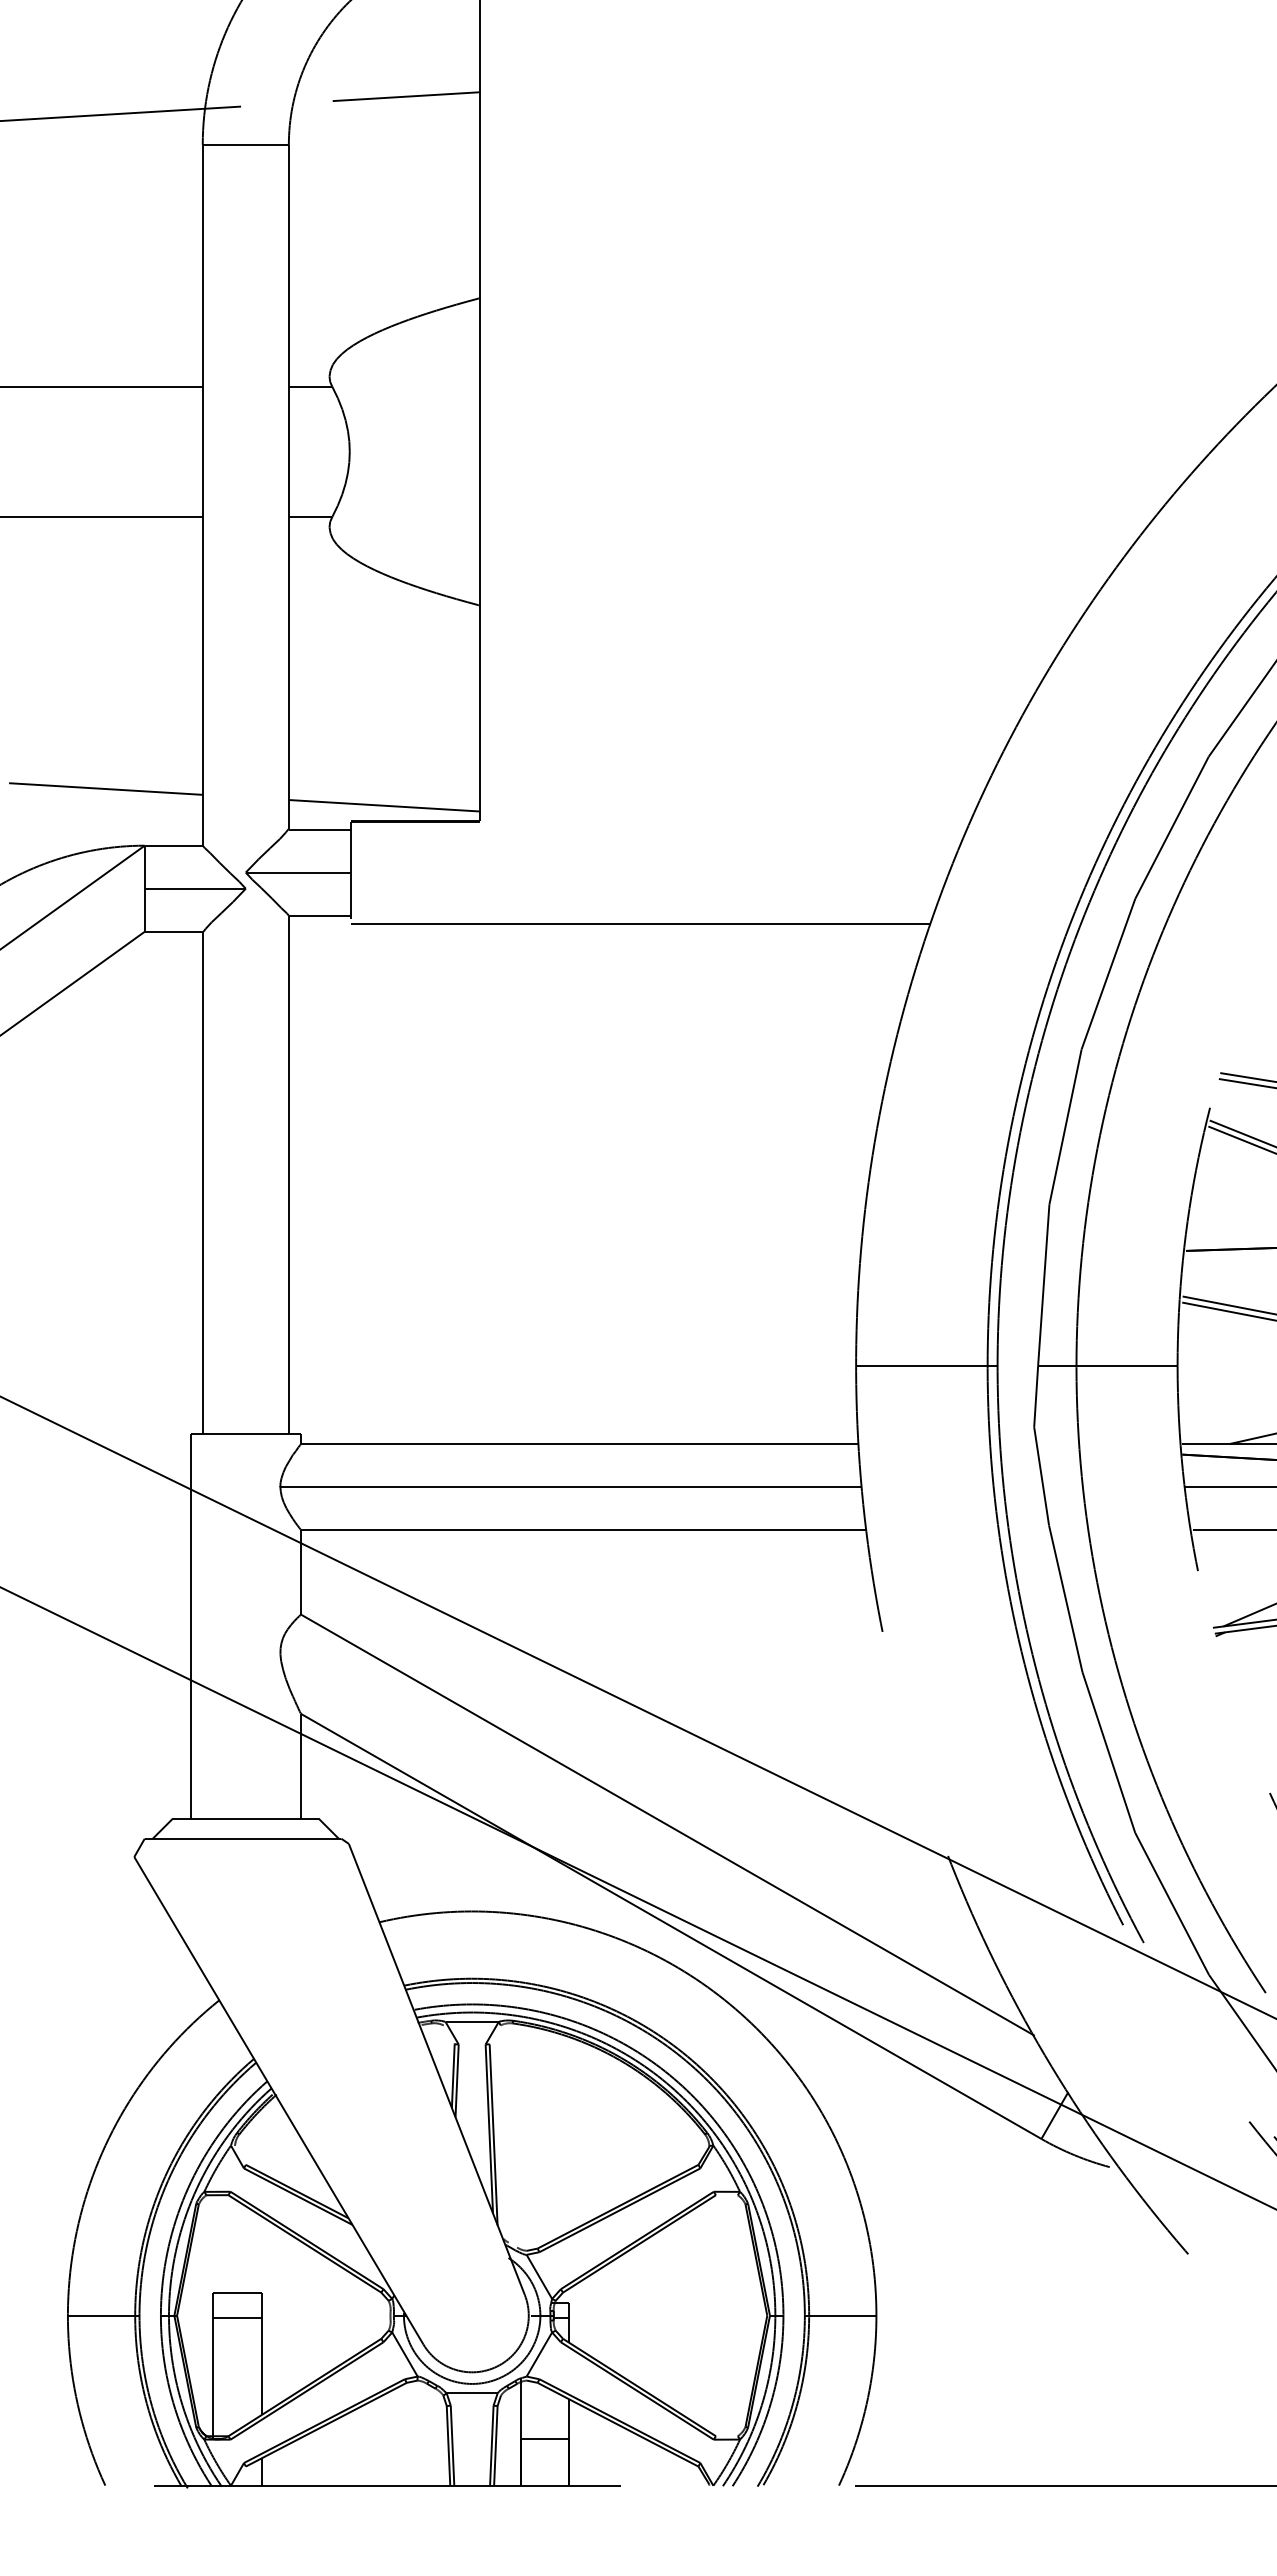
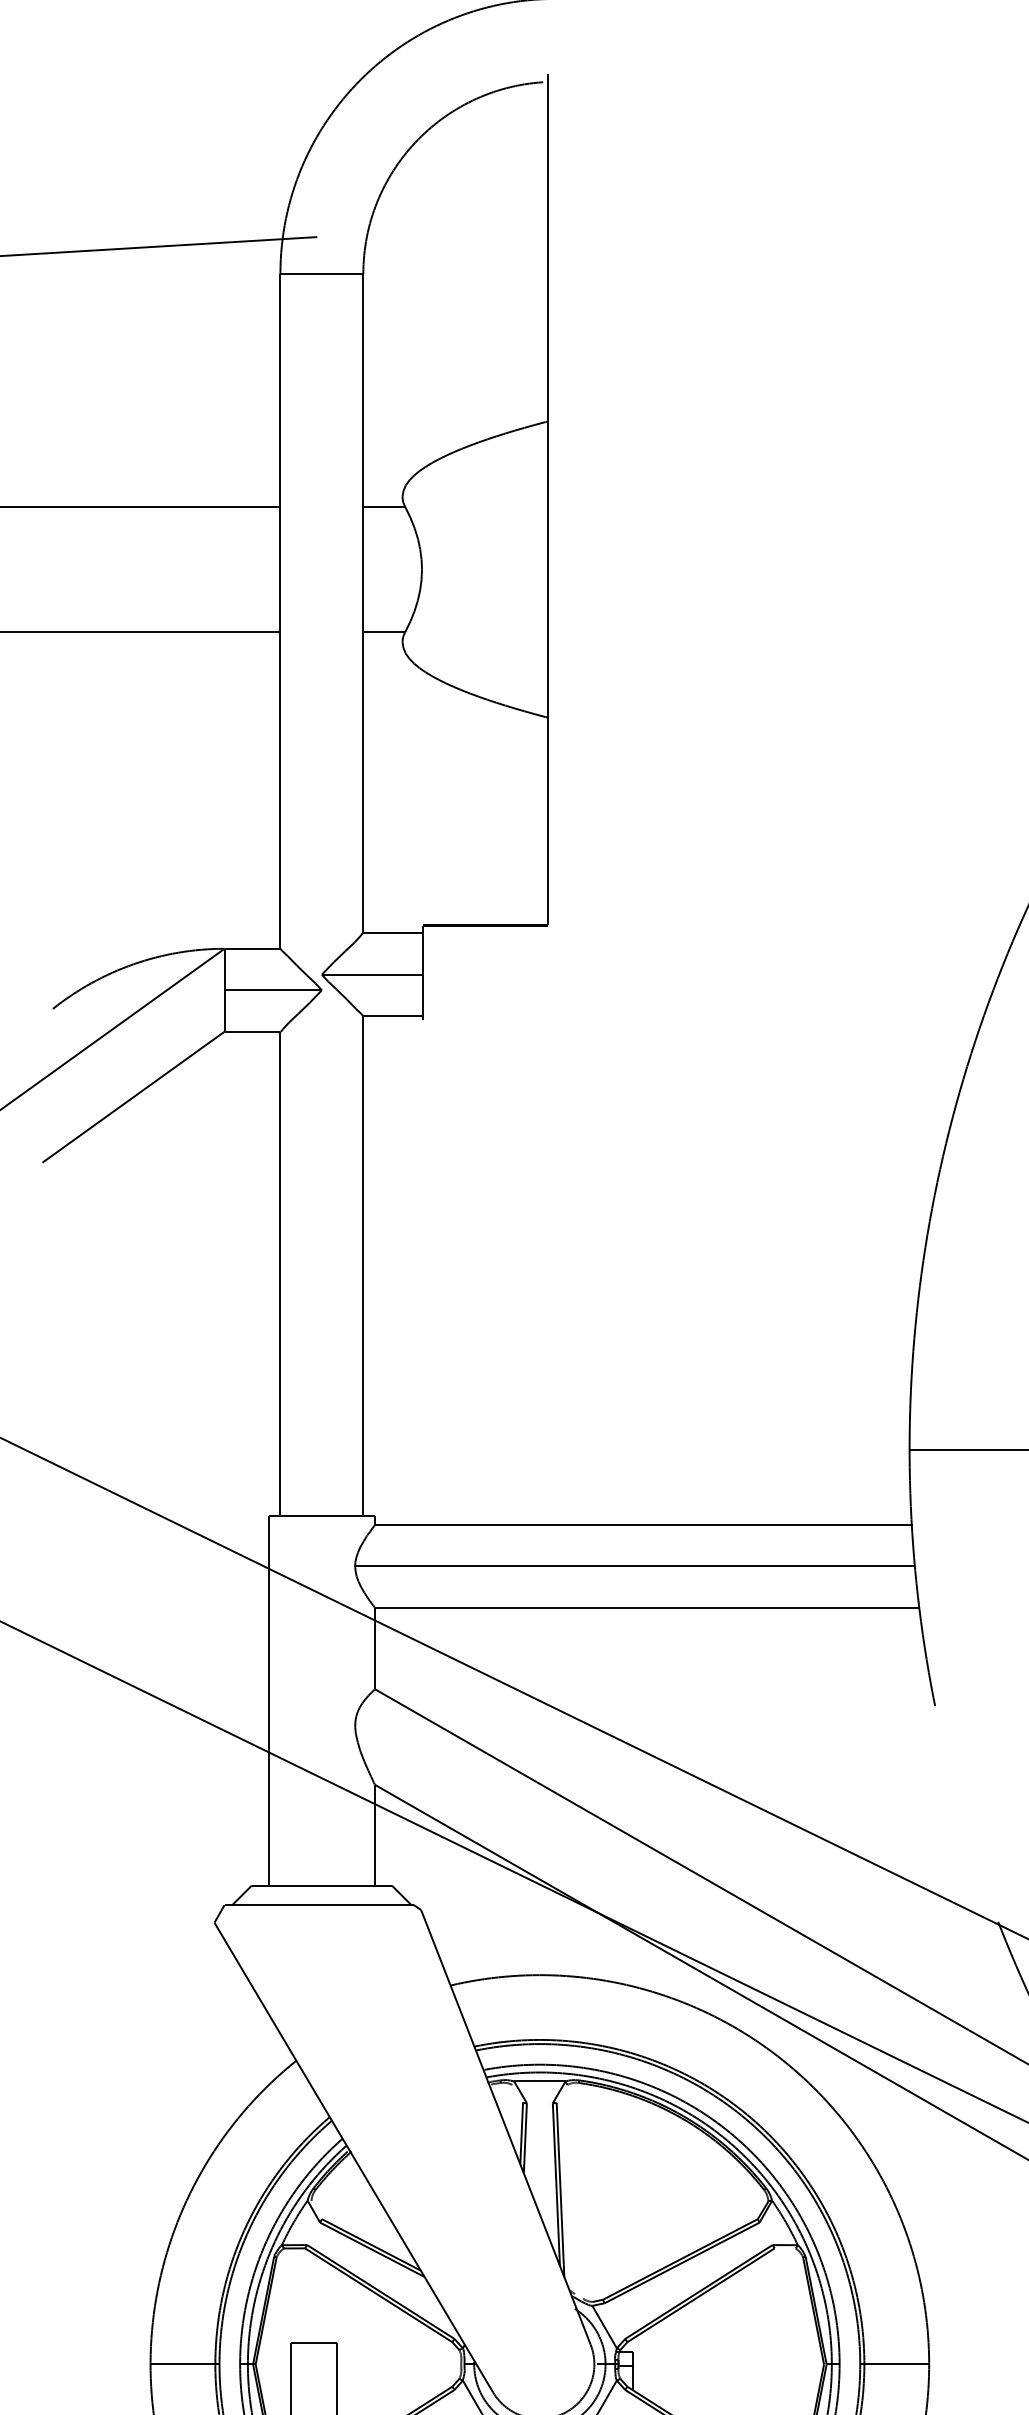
line: (406, 96) -> (476, 227), removed
line: (105, 788) -> (186, 893), removed
line: (384, 805) -> (455, 910), removed
line: (640, 923) -> (701, 1023), removed
line: (237, 2317) -> (313, 2366), removed

